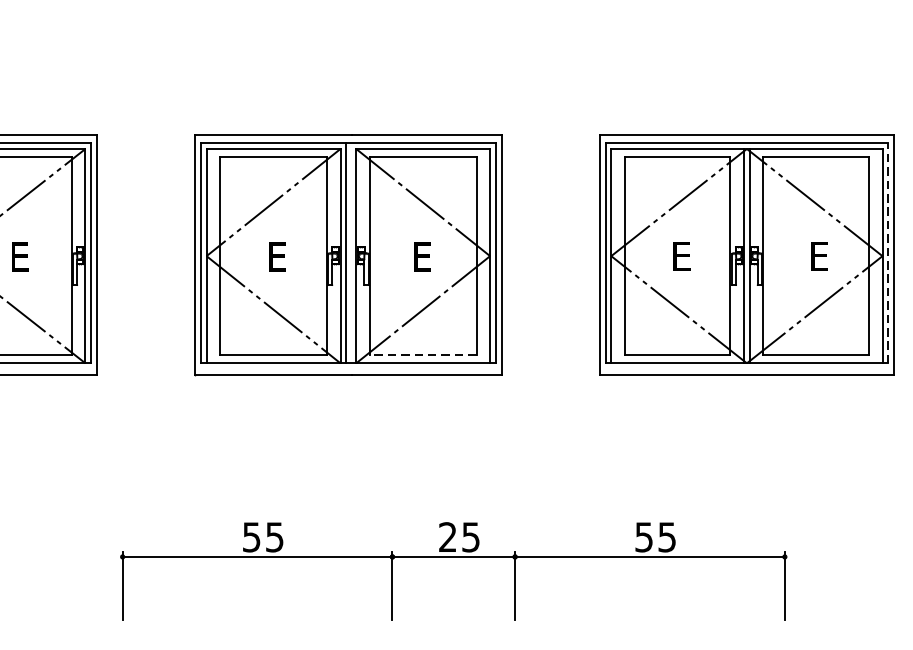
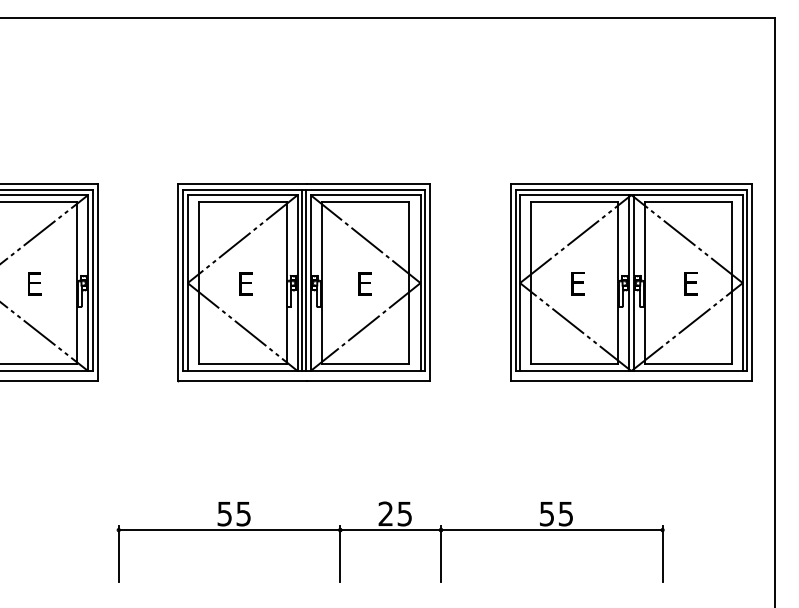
line: (351, 252) -> (306, 280), added
line: (888, 252) -> (747, 280), dashed -> solid
line: (423, 355) -> (365, 364), dashed -> solid

